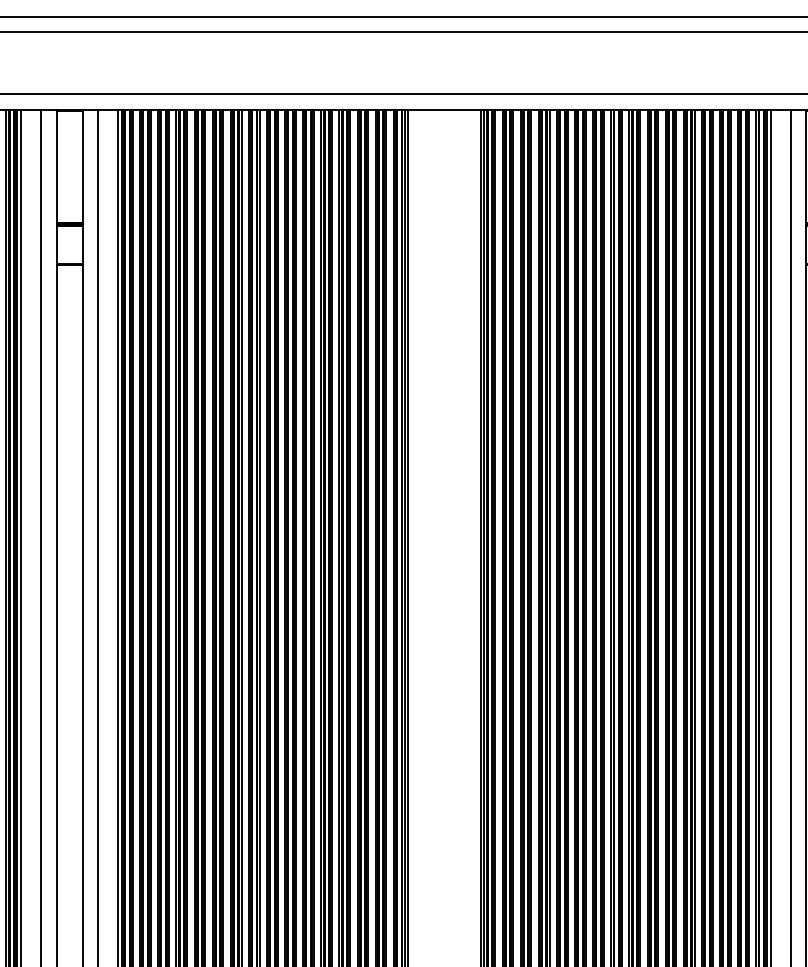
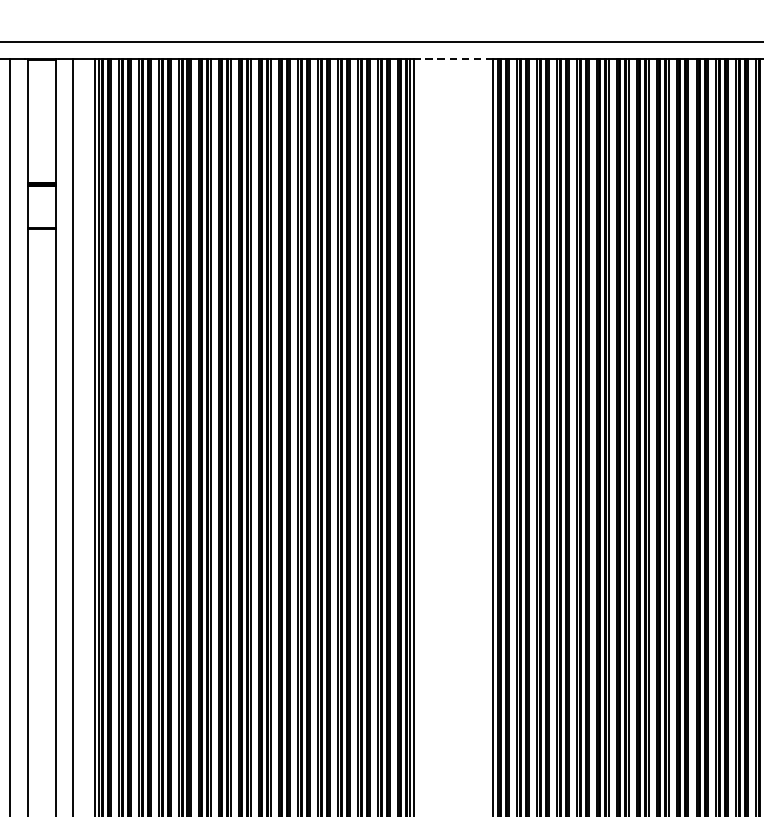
line: (444, 109) -> (453, 58), solid -> dashed

